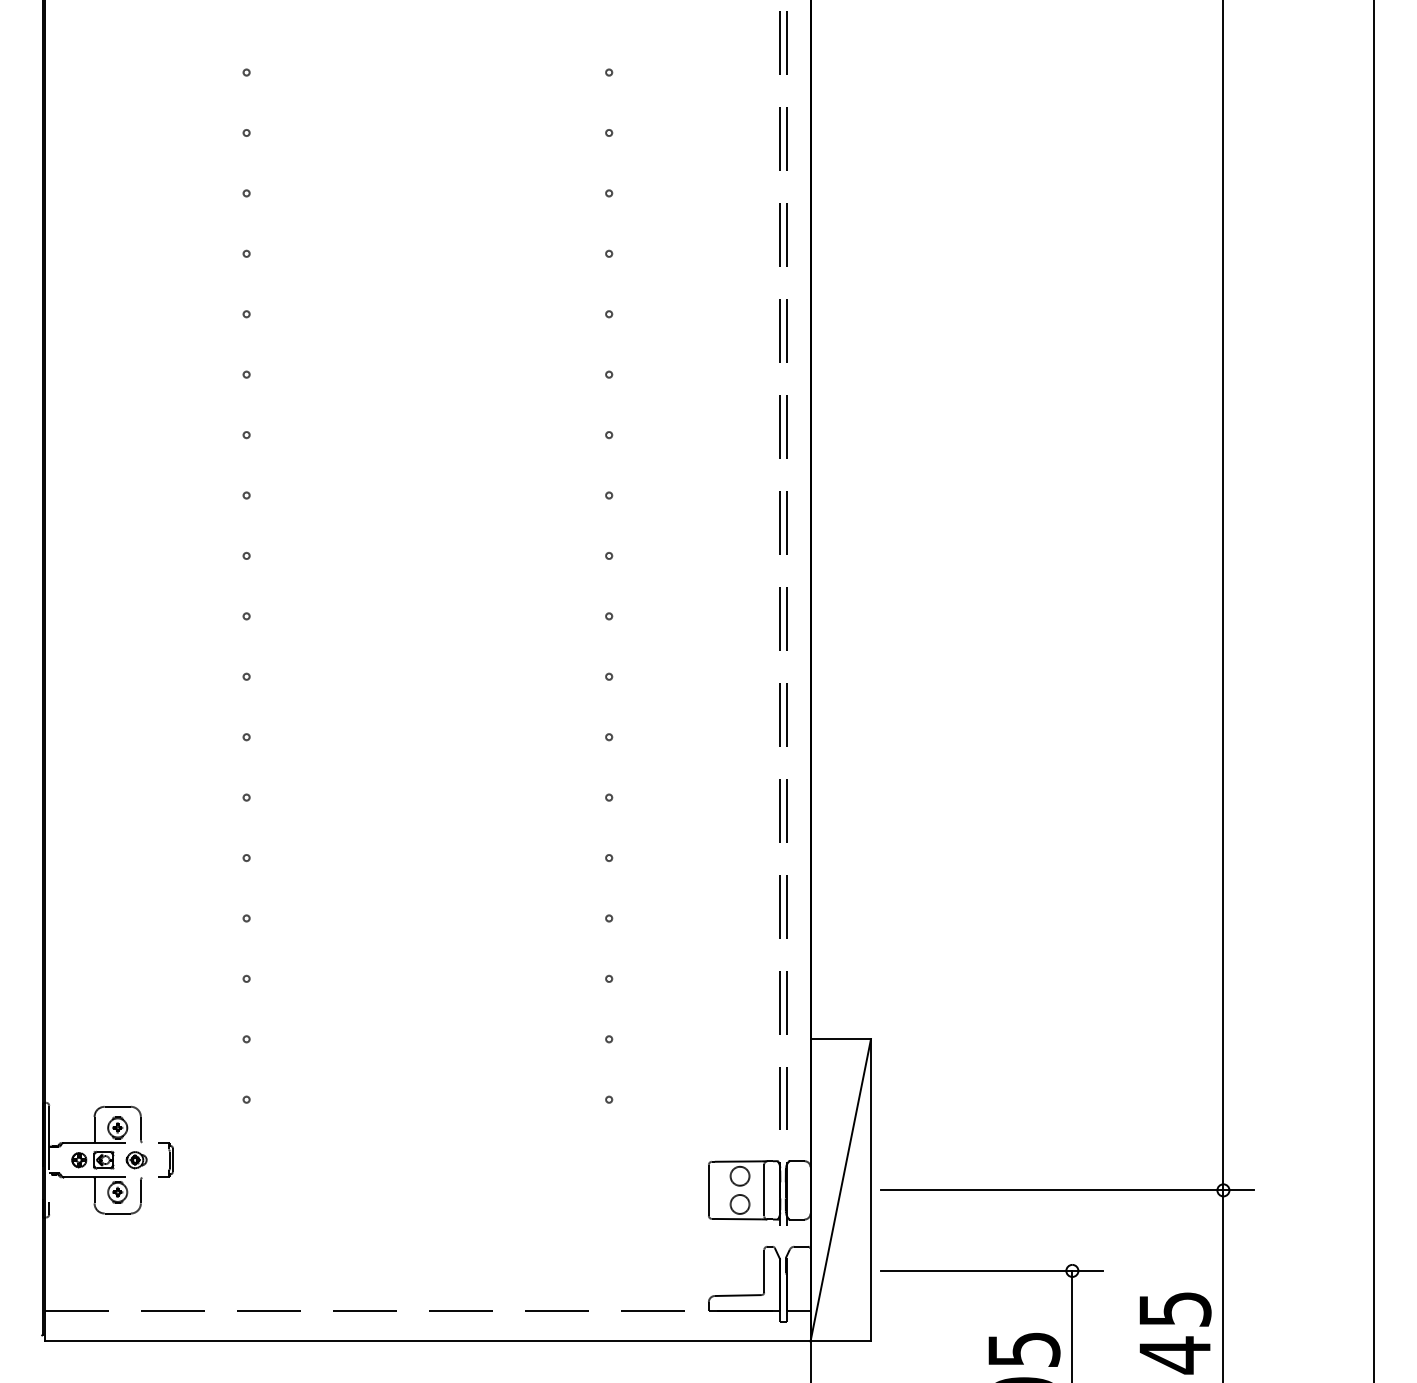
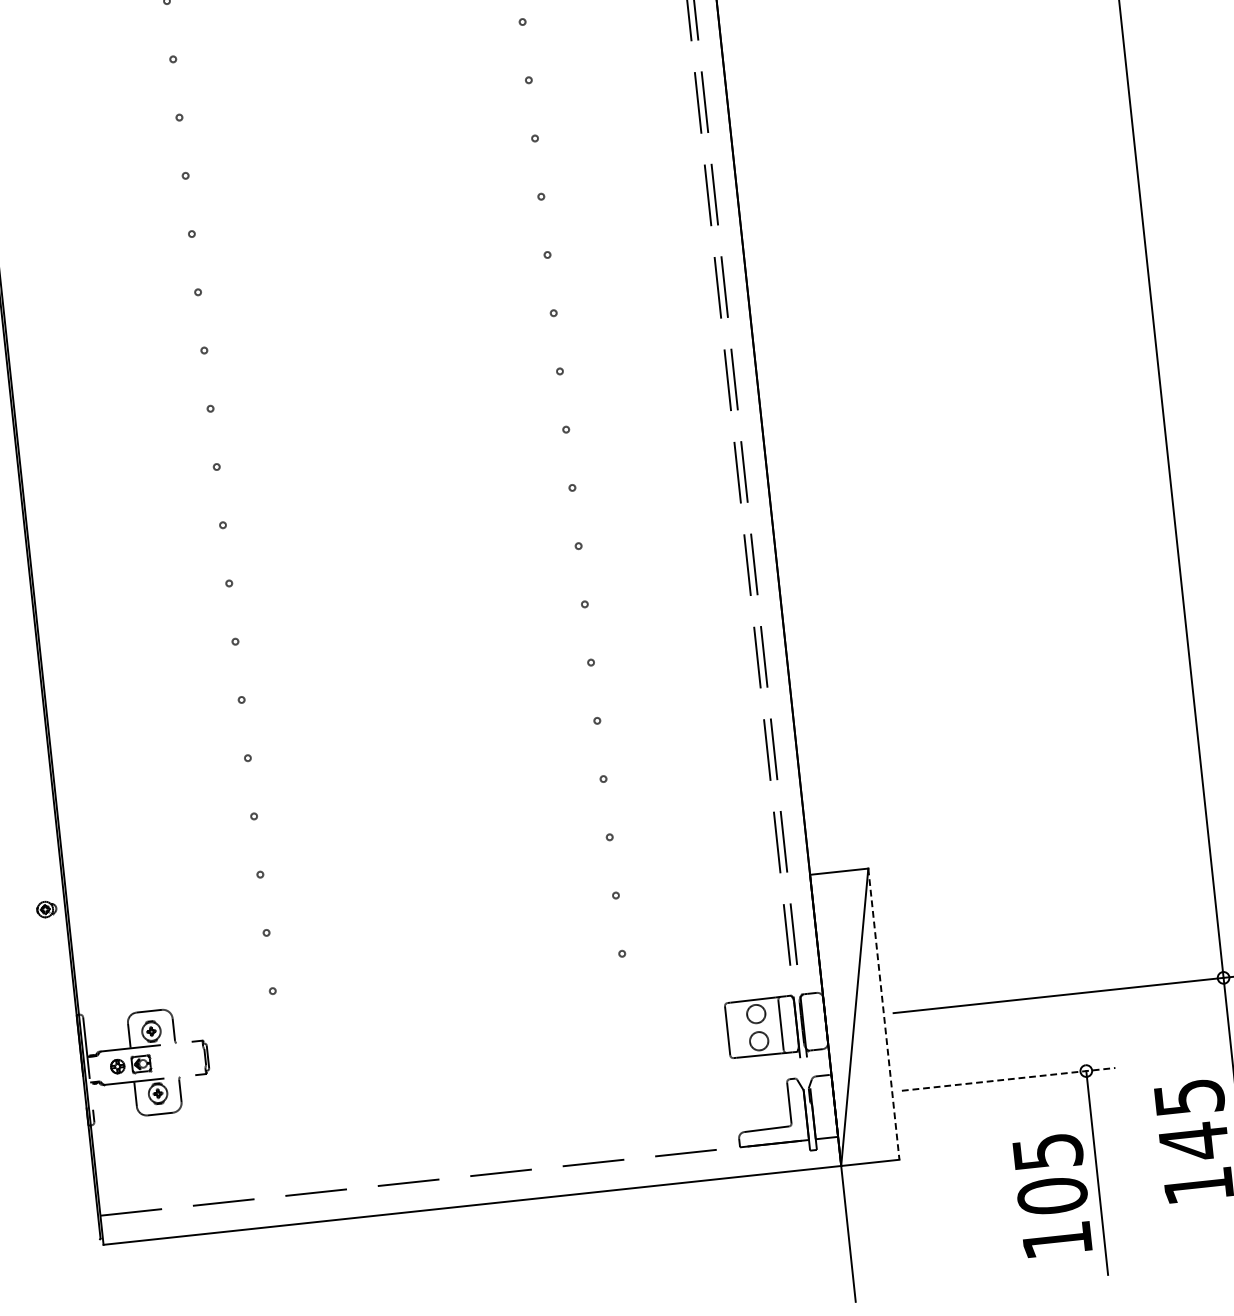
part: (136, 1160) -> (46, 909), moved
line: (870, 1190) -> (883, 1014), solid -> dashed
line: (991, 1270) -> (1008, 1078), solid -> dashed

